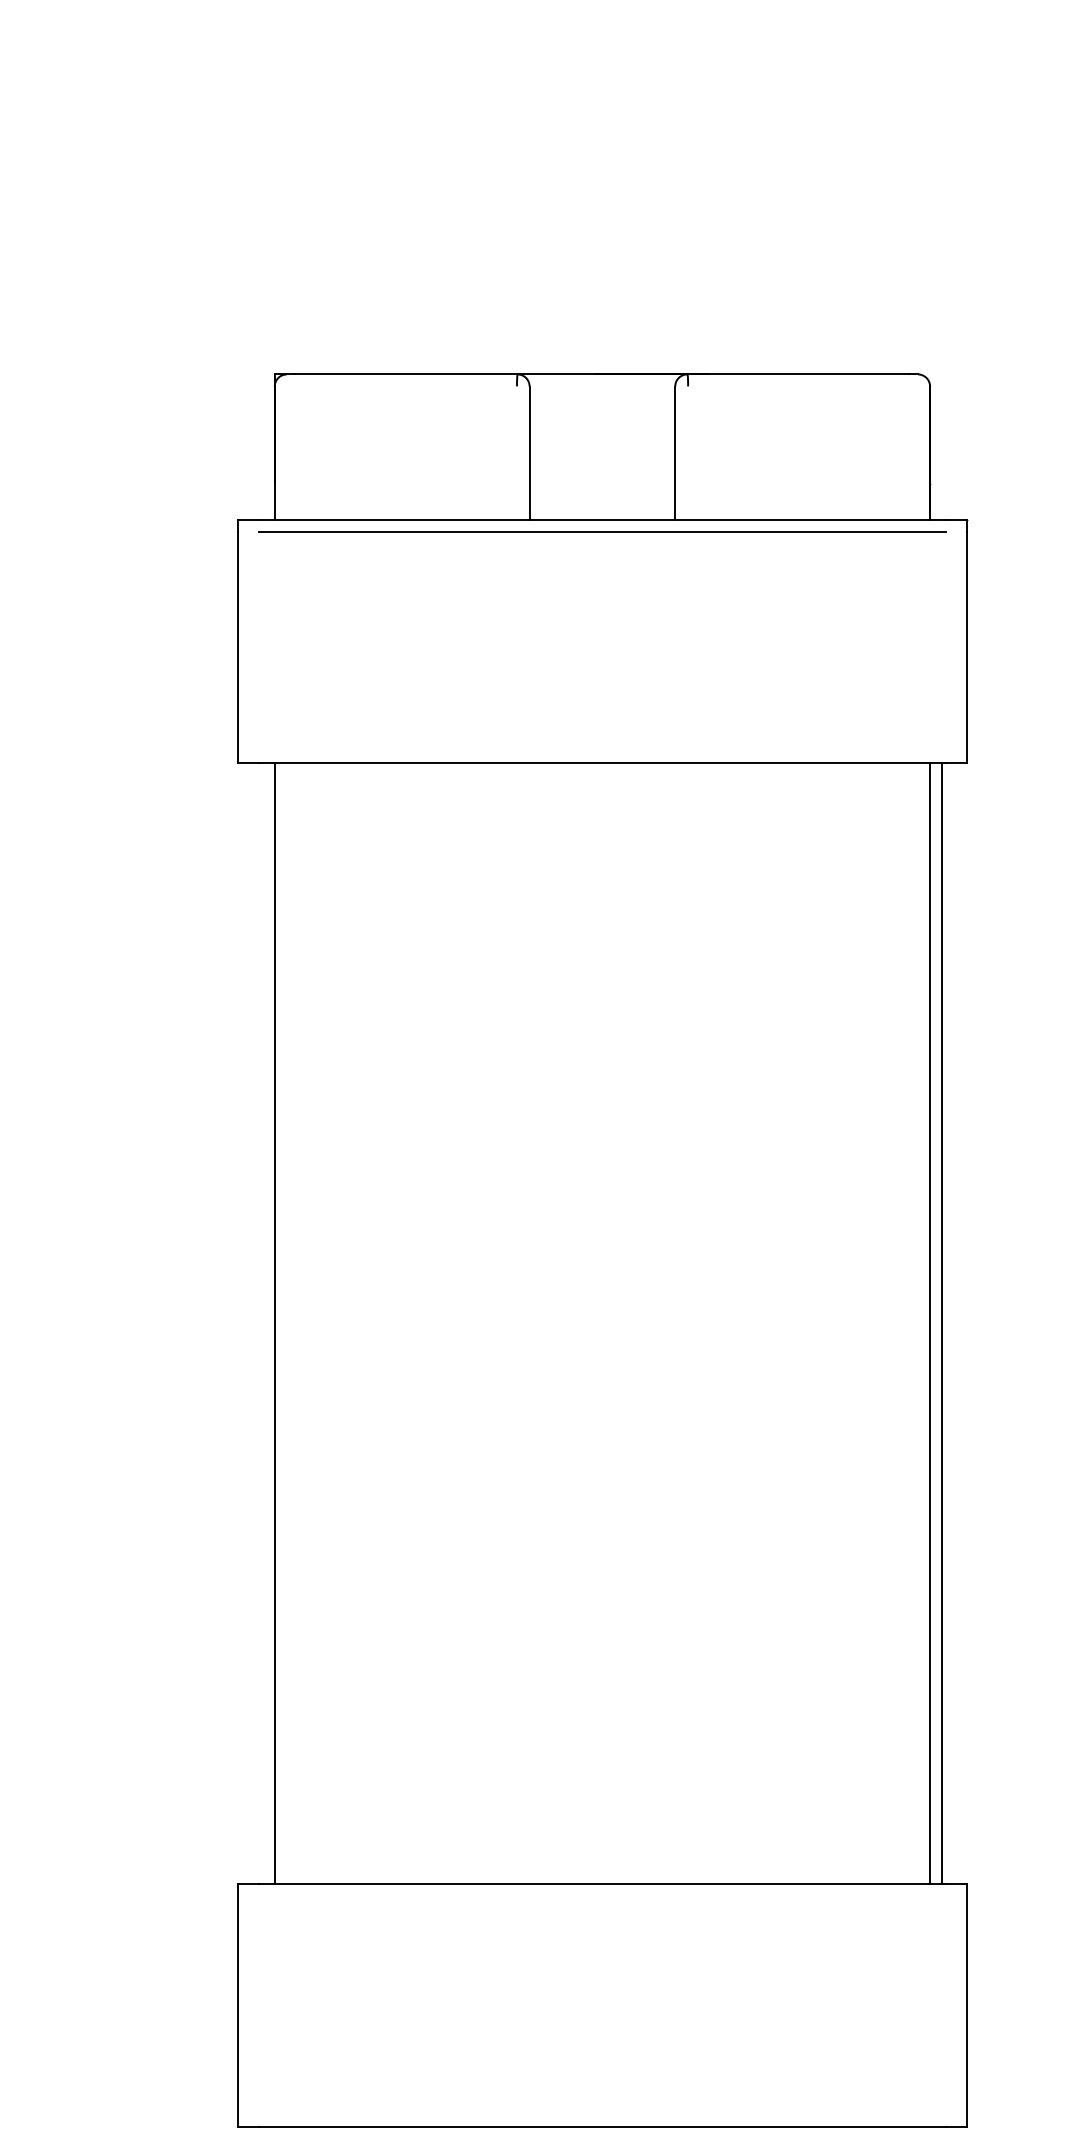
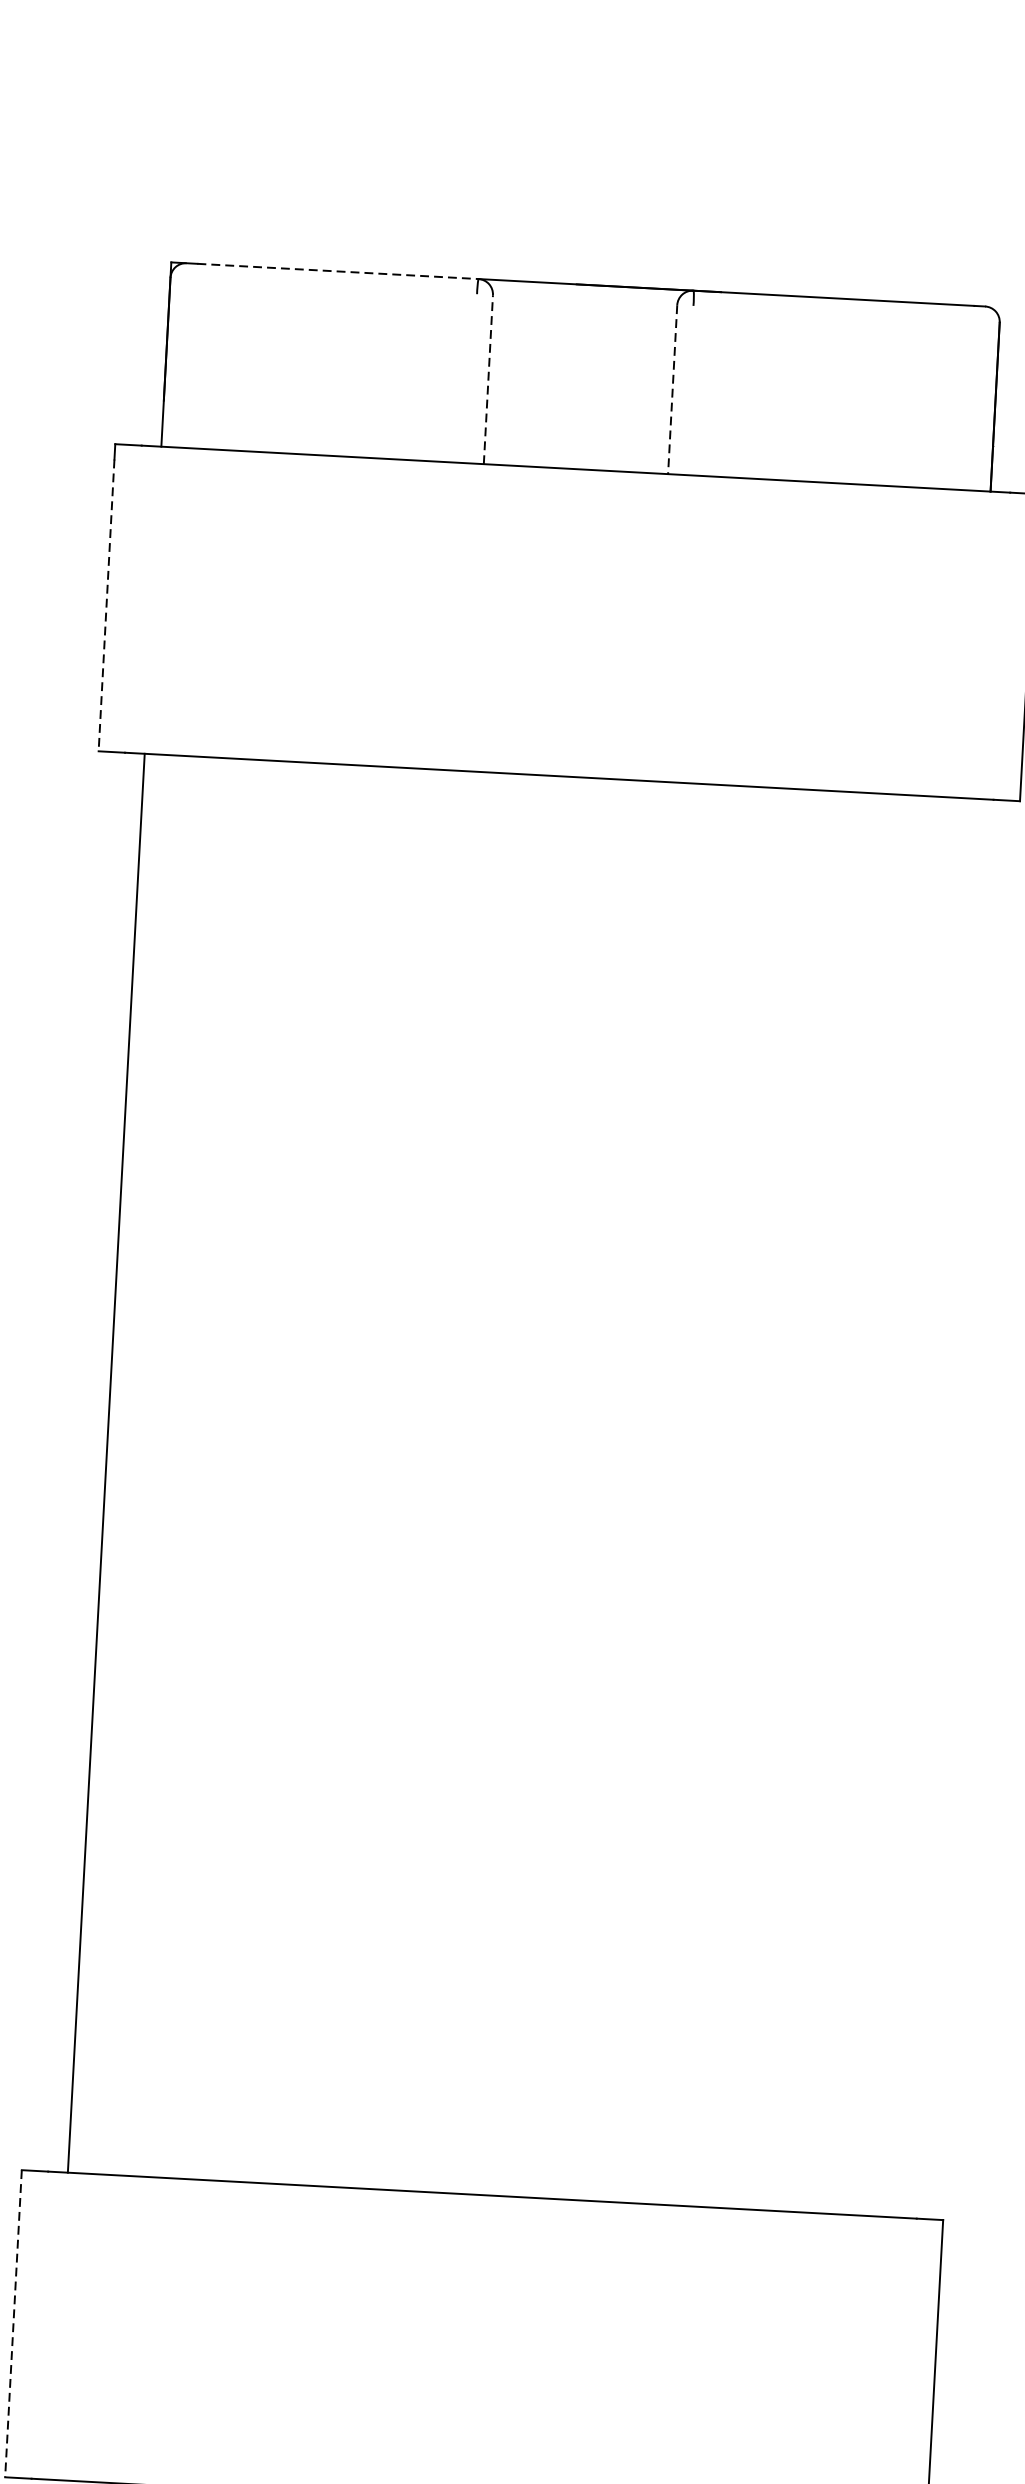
line: (406, 374) -> (337, 271), solid -> dashed
line: (529, 453) -> (488, 379), solid -> dashed
line: (675, 453) -> (672, 389), solid -> dashed
line: (602, 532) -> (575, 484), removed
line: (238, 647) -> (106, 605), solid -> dashed
line: (930, 1323) -> (936, 1508), removed
line: (942, 1323) -> (951, 1509), removed
line: (238, 2005) -> (13, 2323), solid -> dashed

